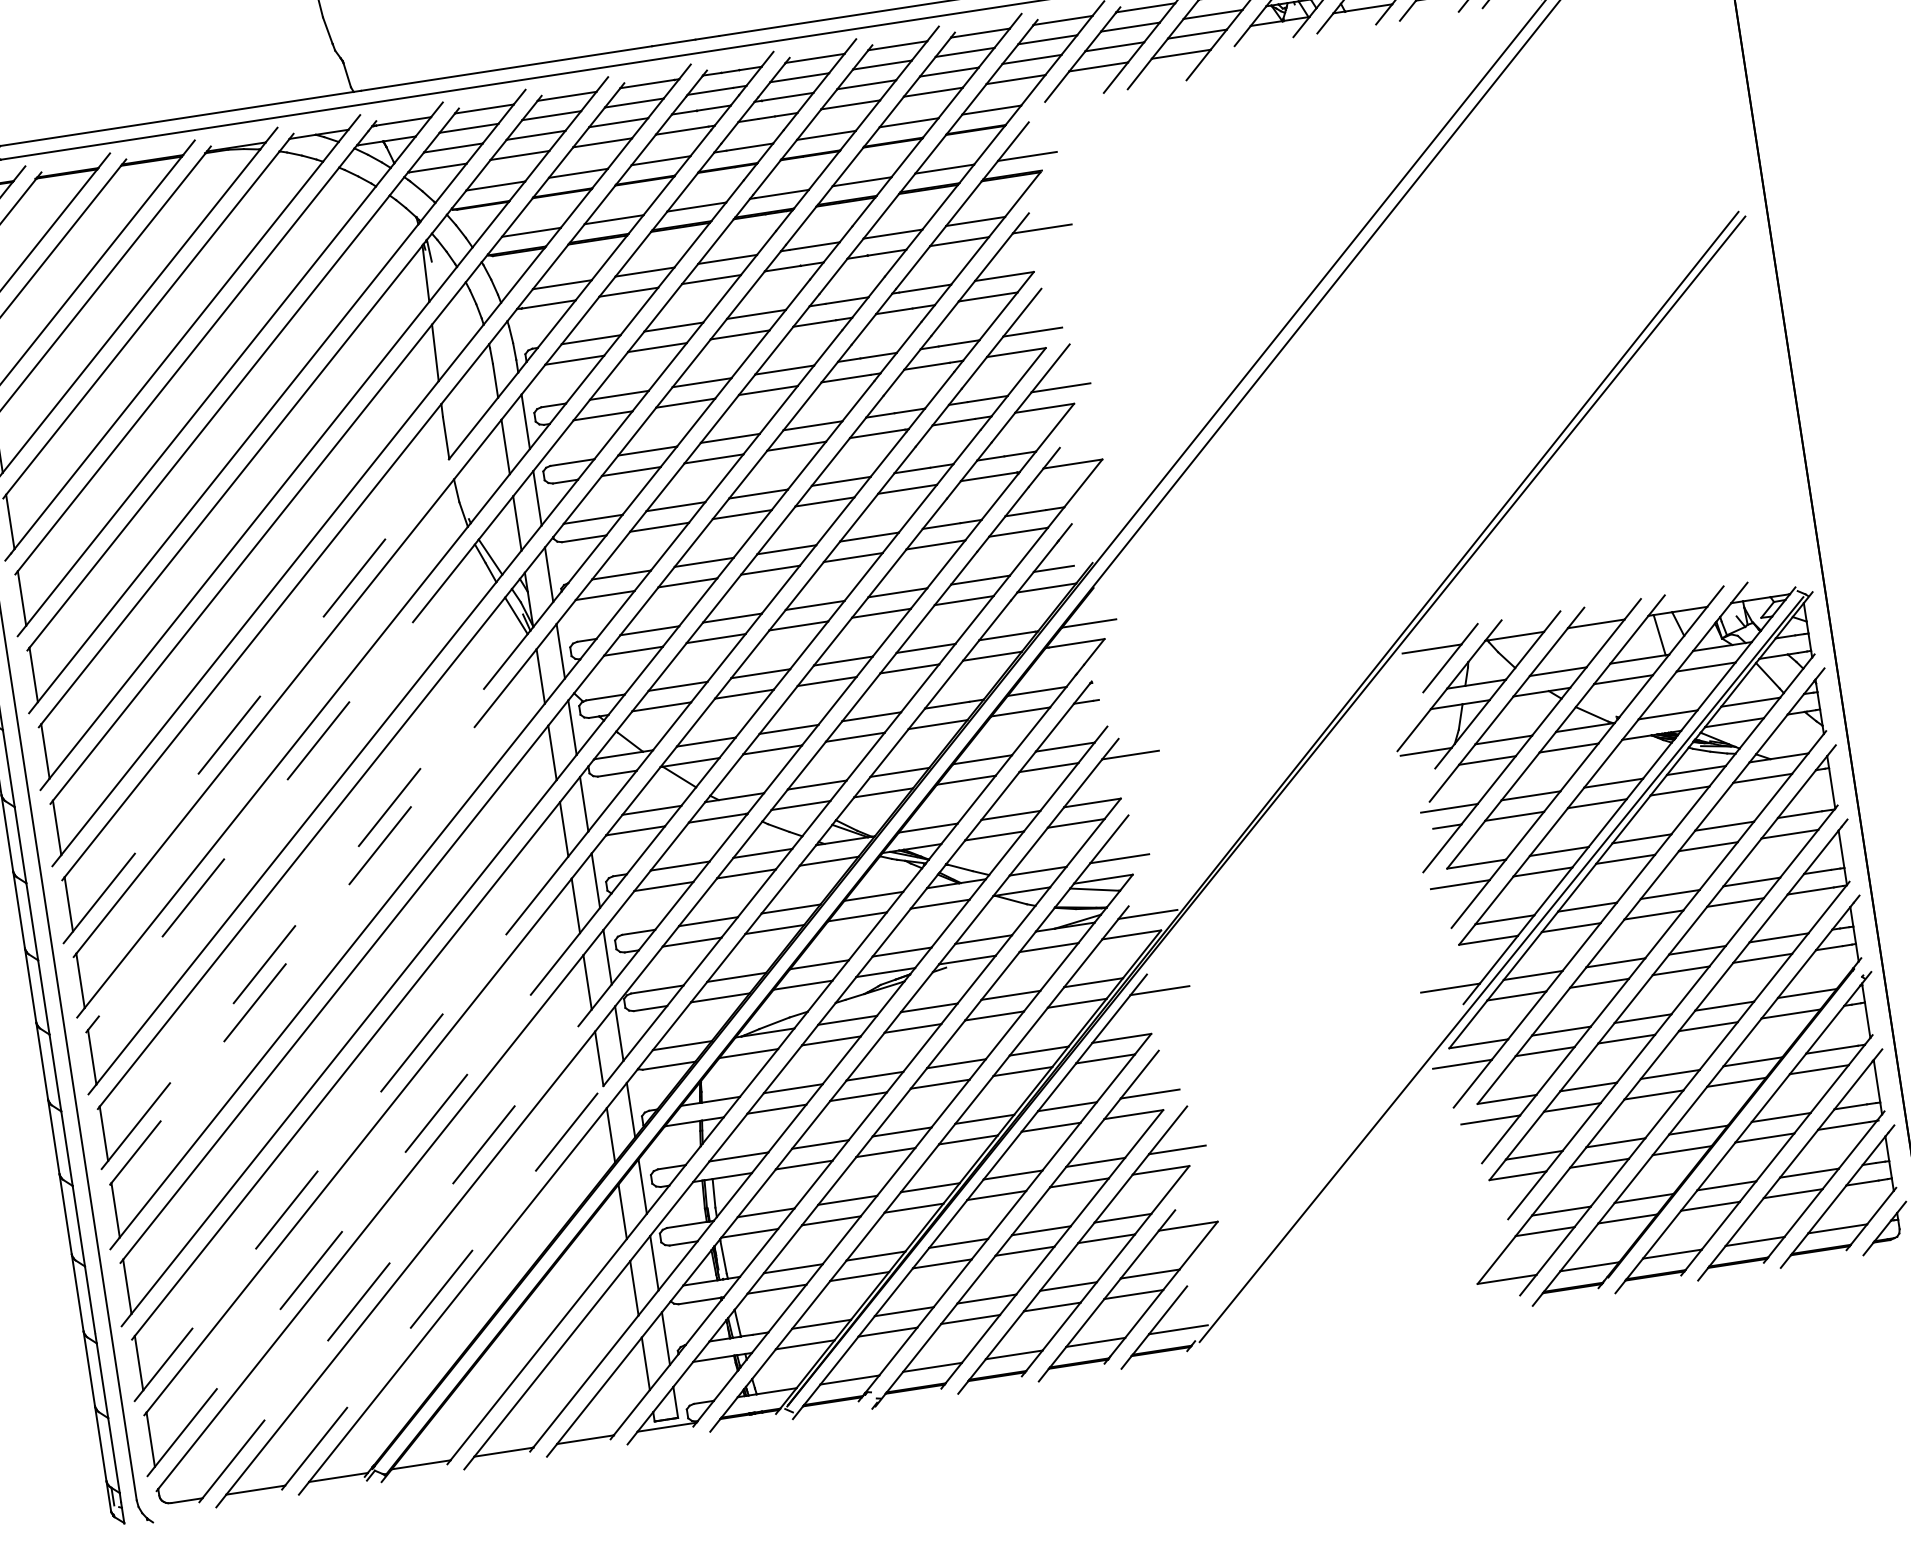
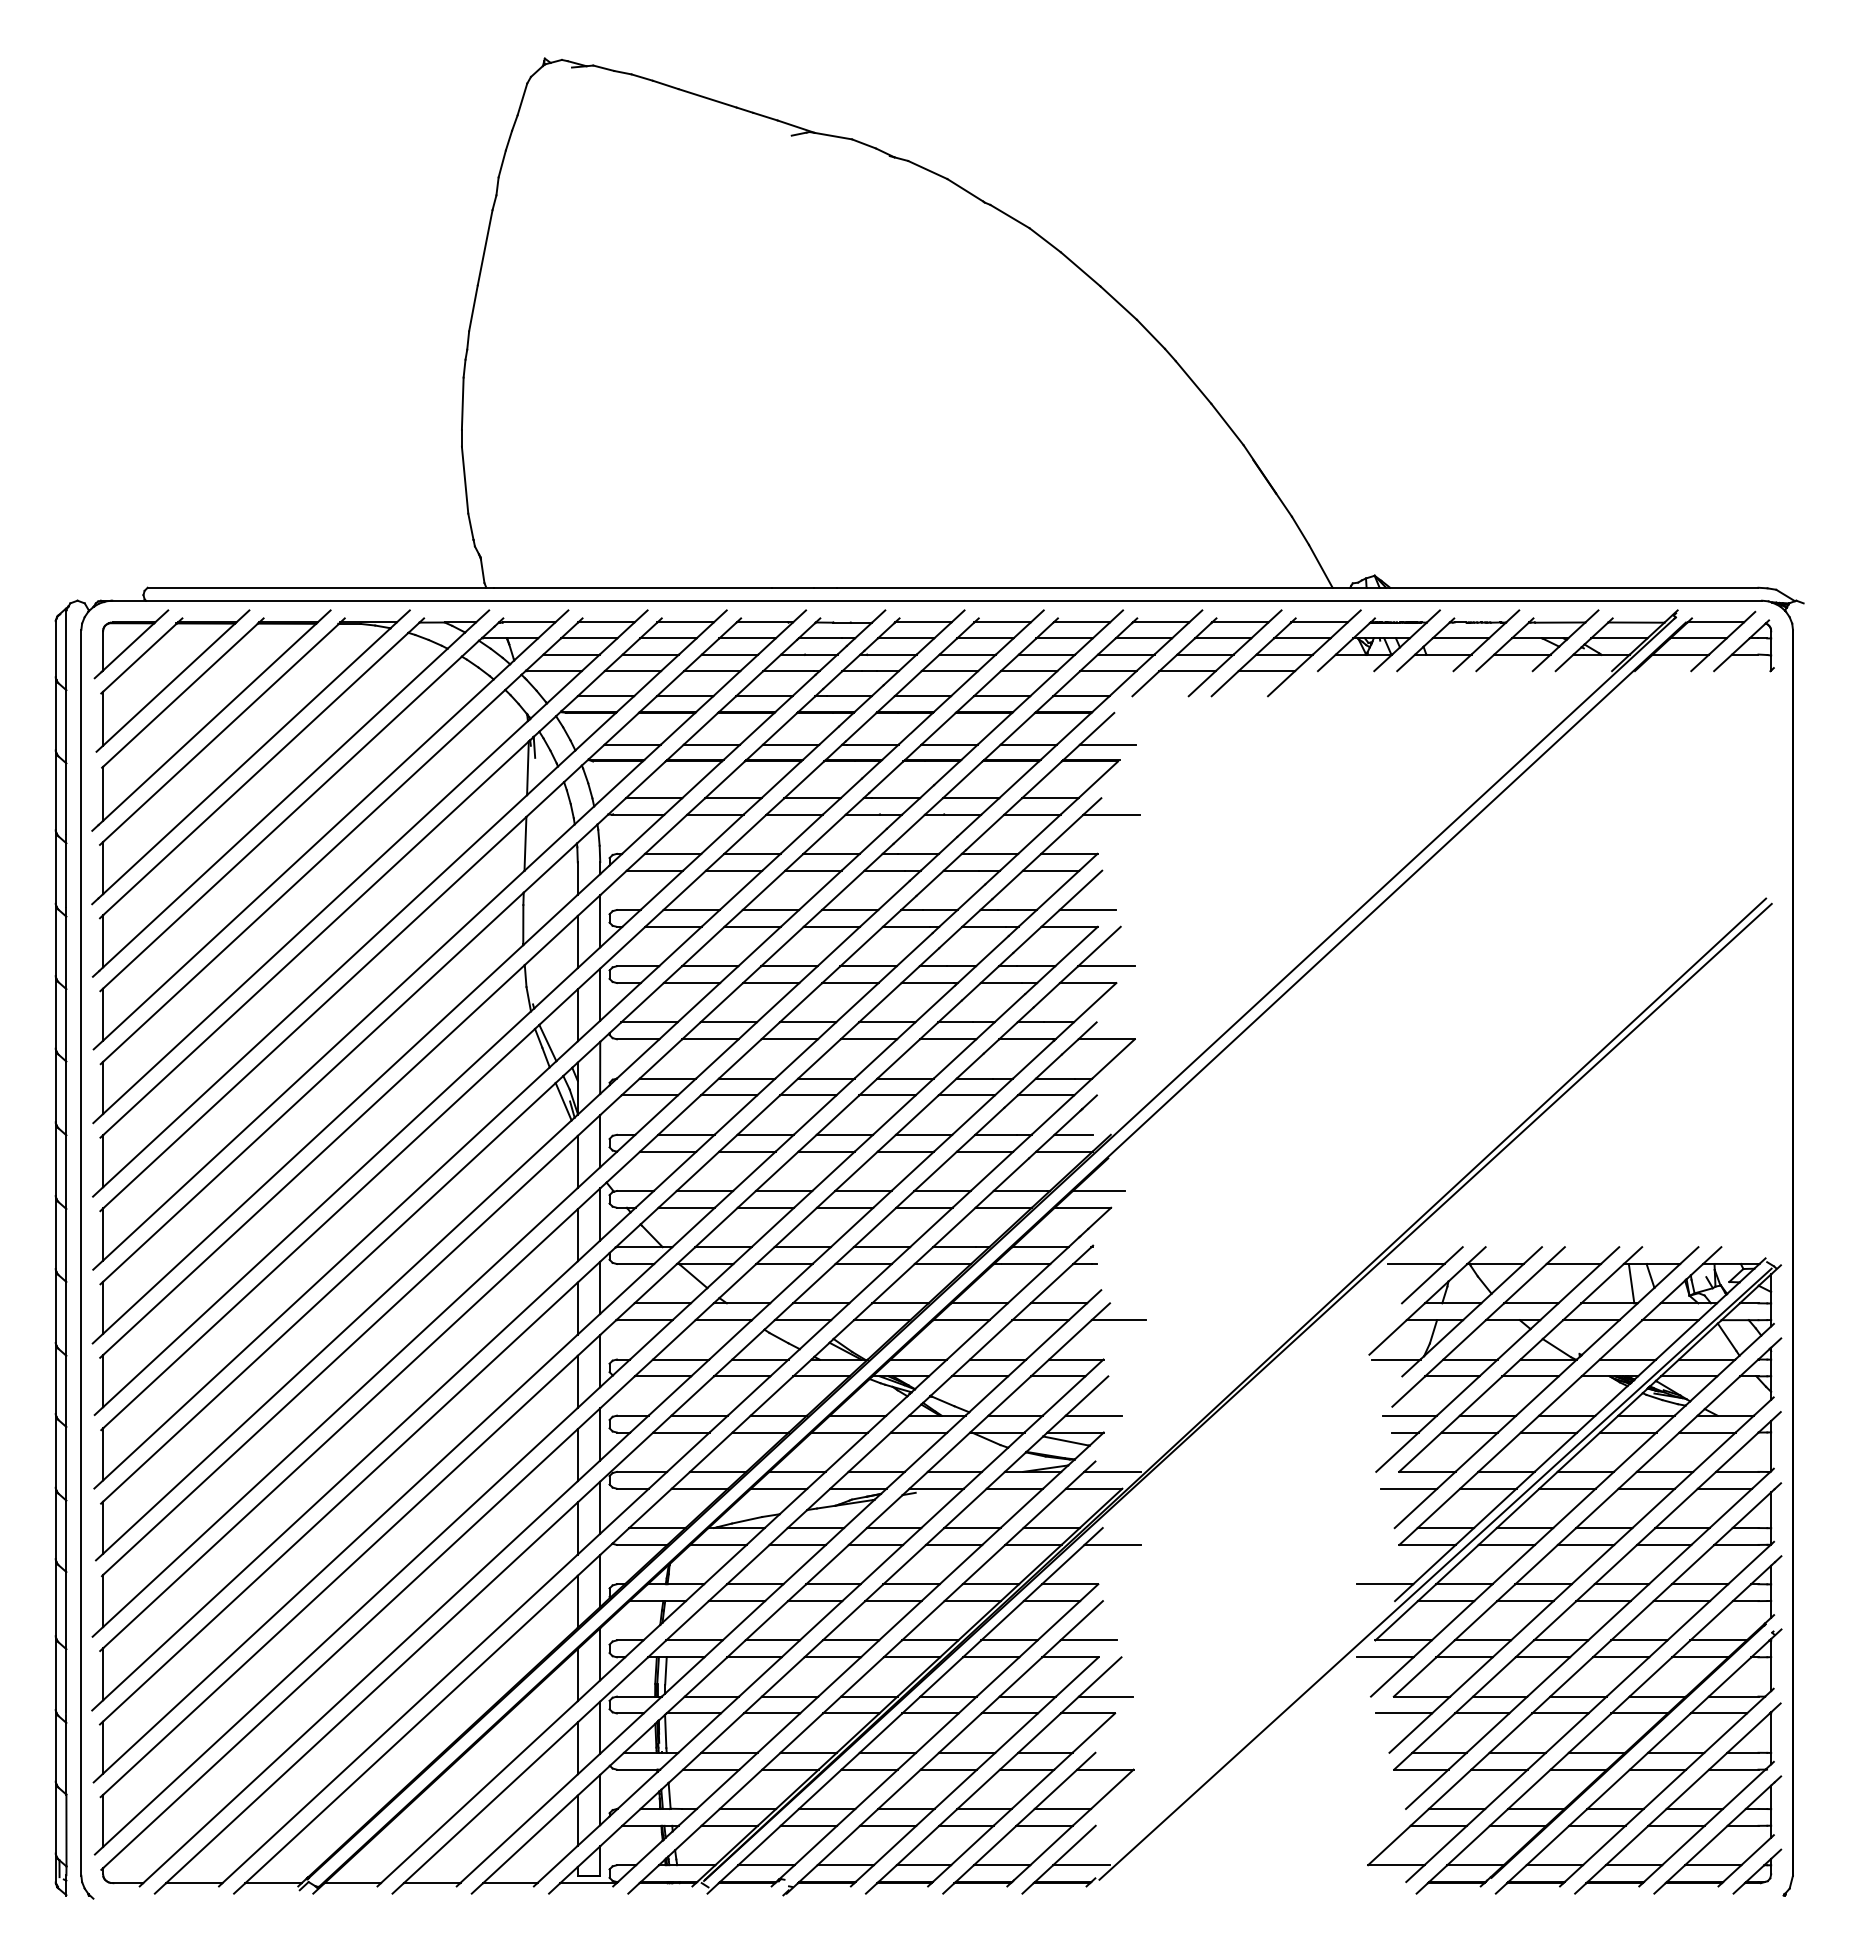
line: (261, 695) -> (313, 1139), dashed -> solid
line: (280, 787) -> (318, 1228), dashed -> solid
line: (317, 896) -> (337, 1336), dashed -> solid
line: (324, 916) -> (340, 1355), dashed -> solid
line: (355, 1123) -> (340, 1554), dashed -> solid
line: (367, 1200) -> (340, 1627), dashed -> solid
line: (397, 1254) -> (360, 1682), dashed -> solid
line: (444, 1285) -> (400, 1718), dashed -> solid

